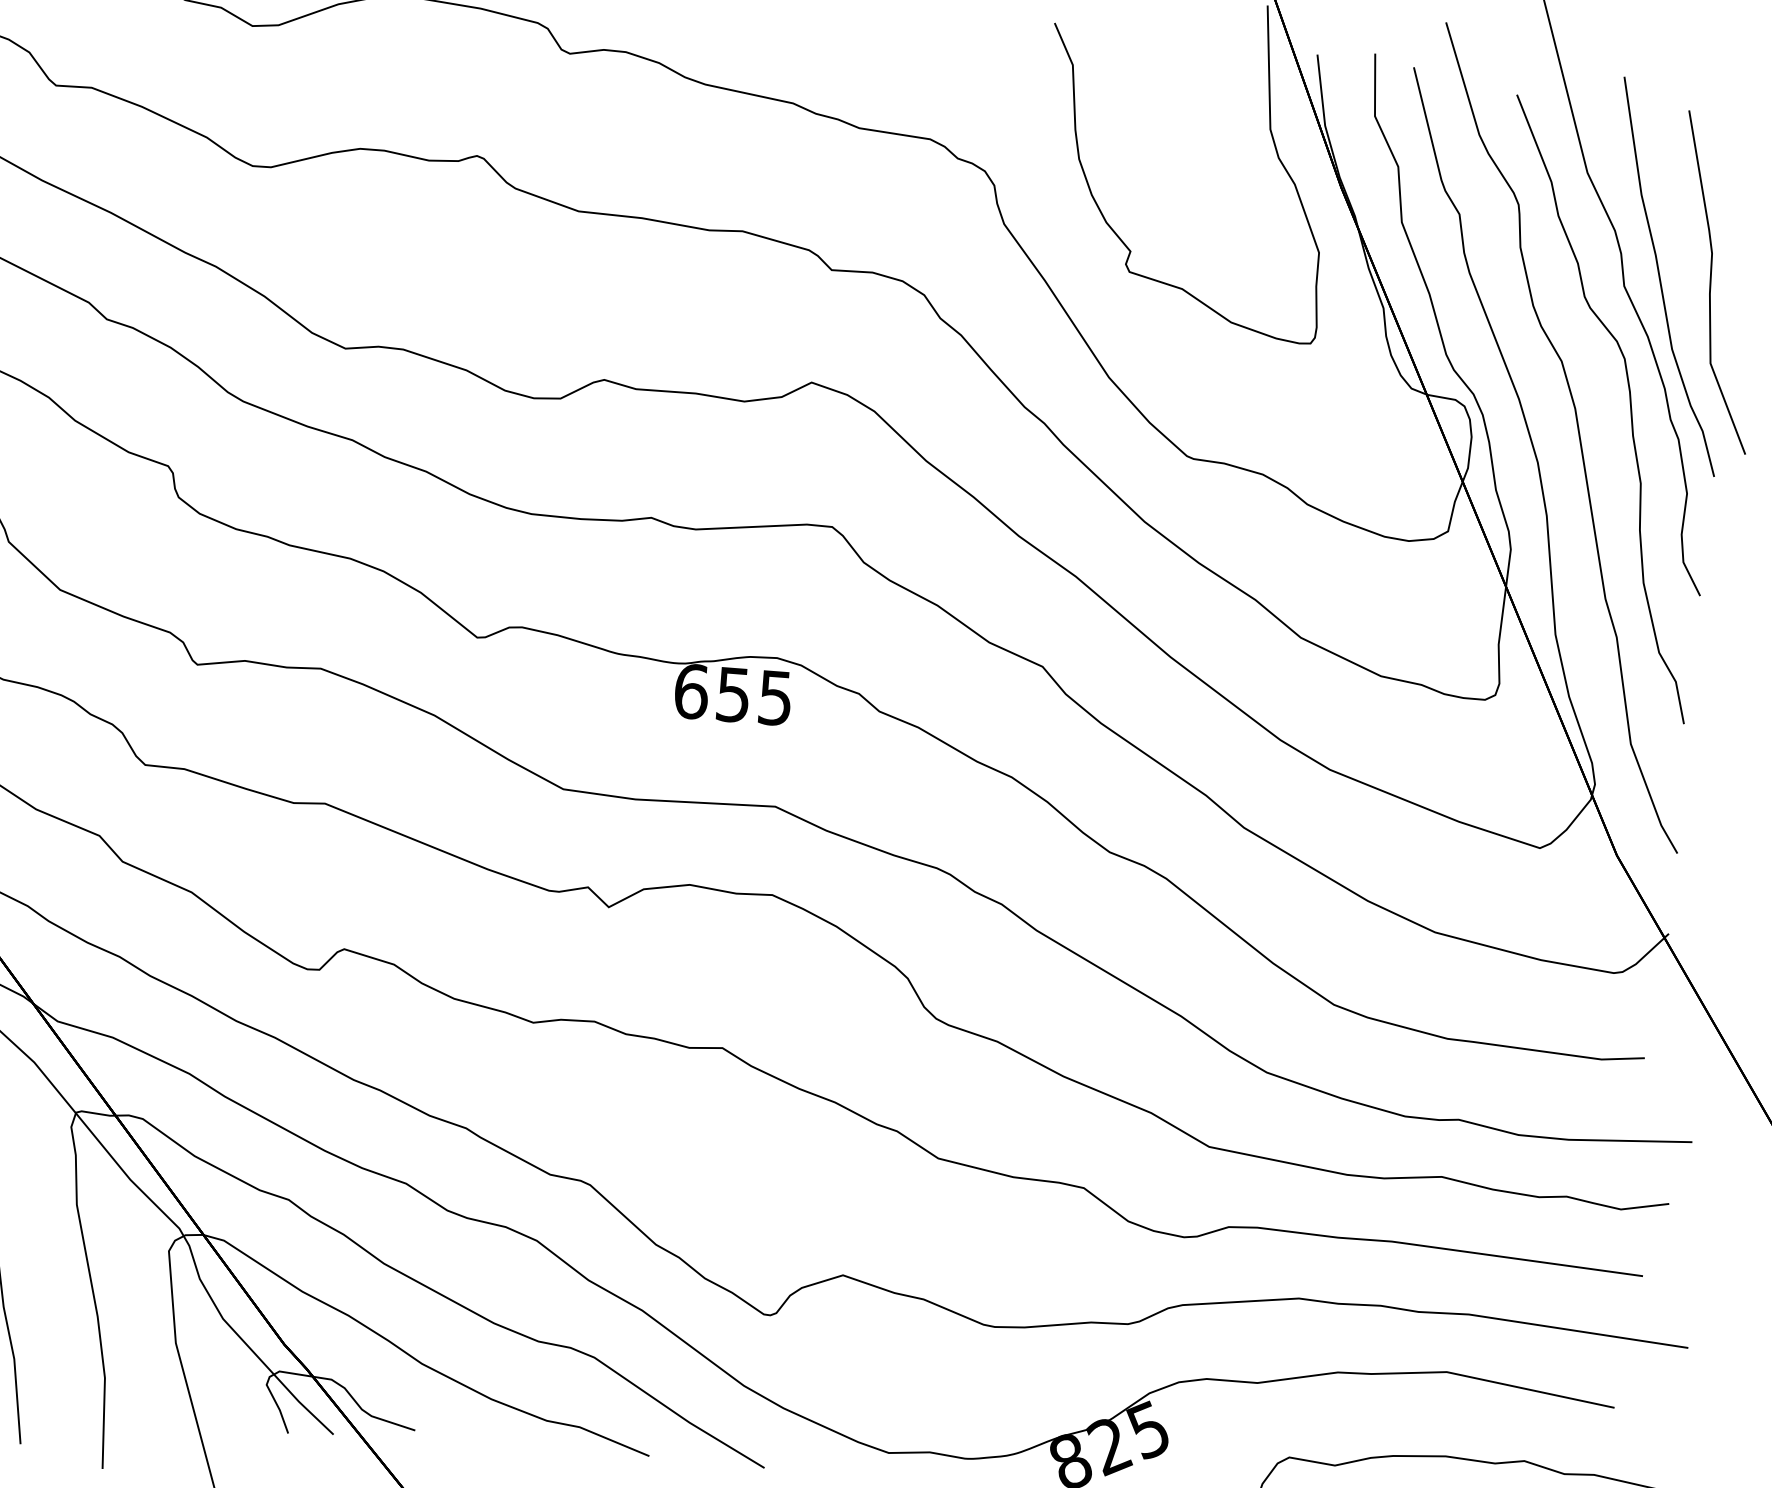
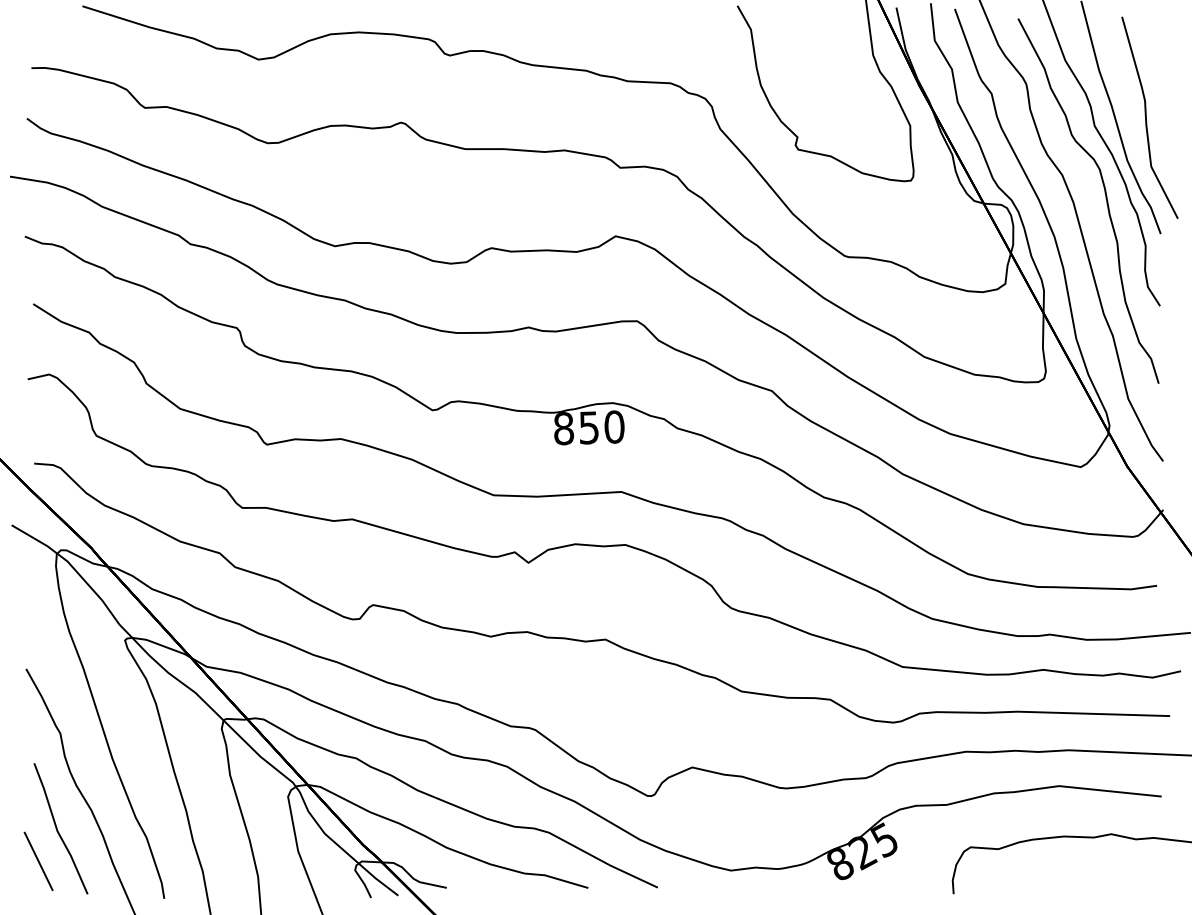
text: (734, 694) -> (589, 427), 655 -> 850

